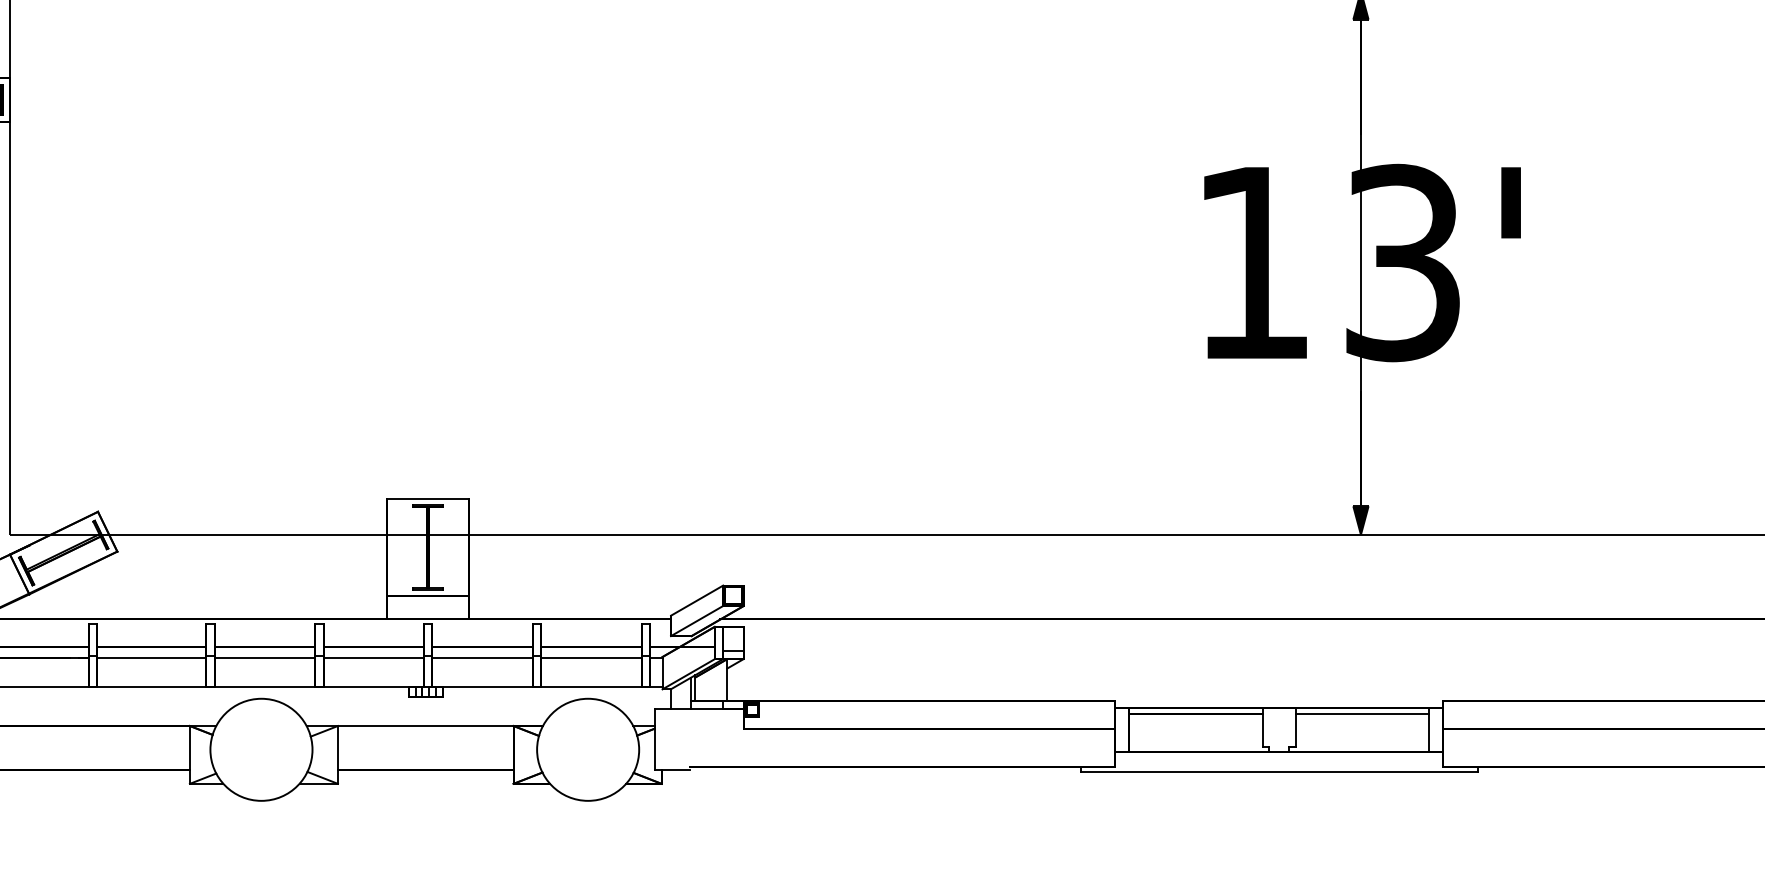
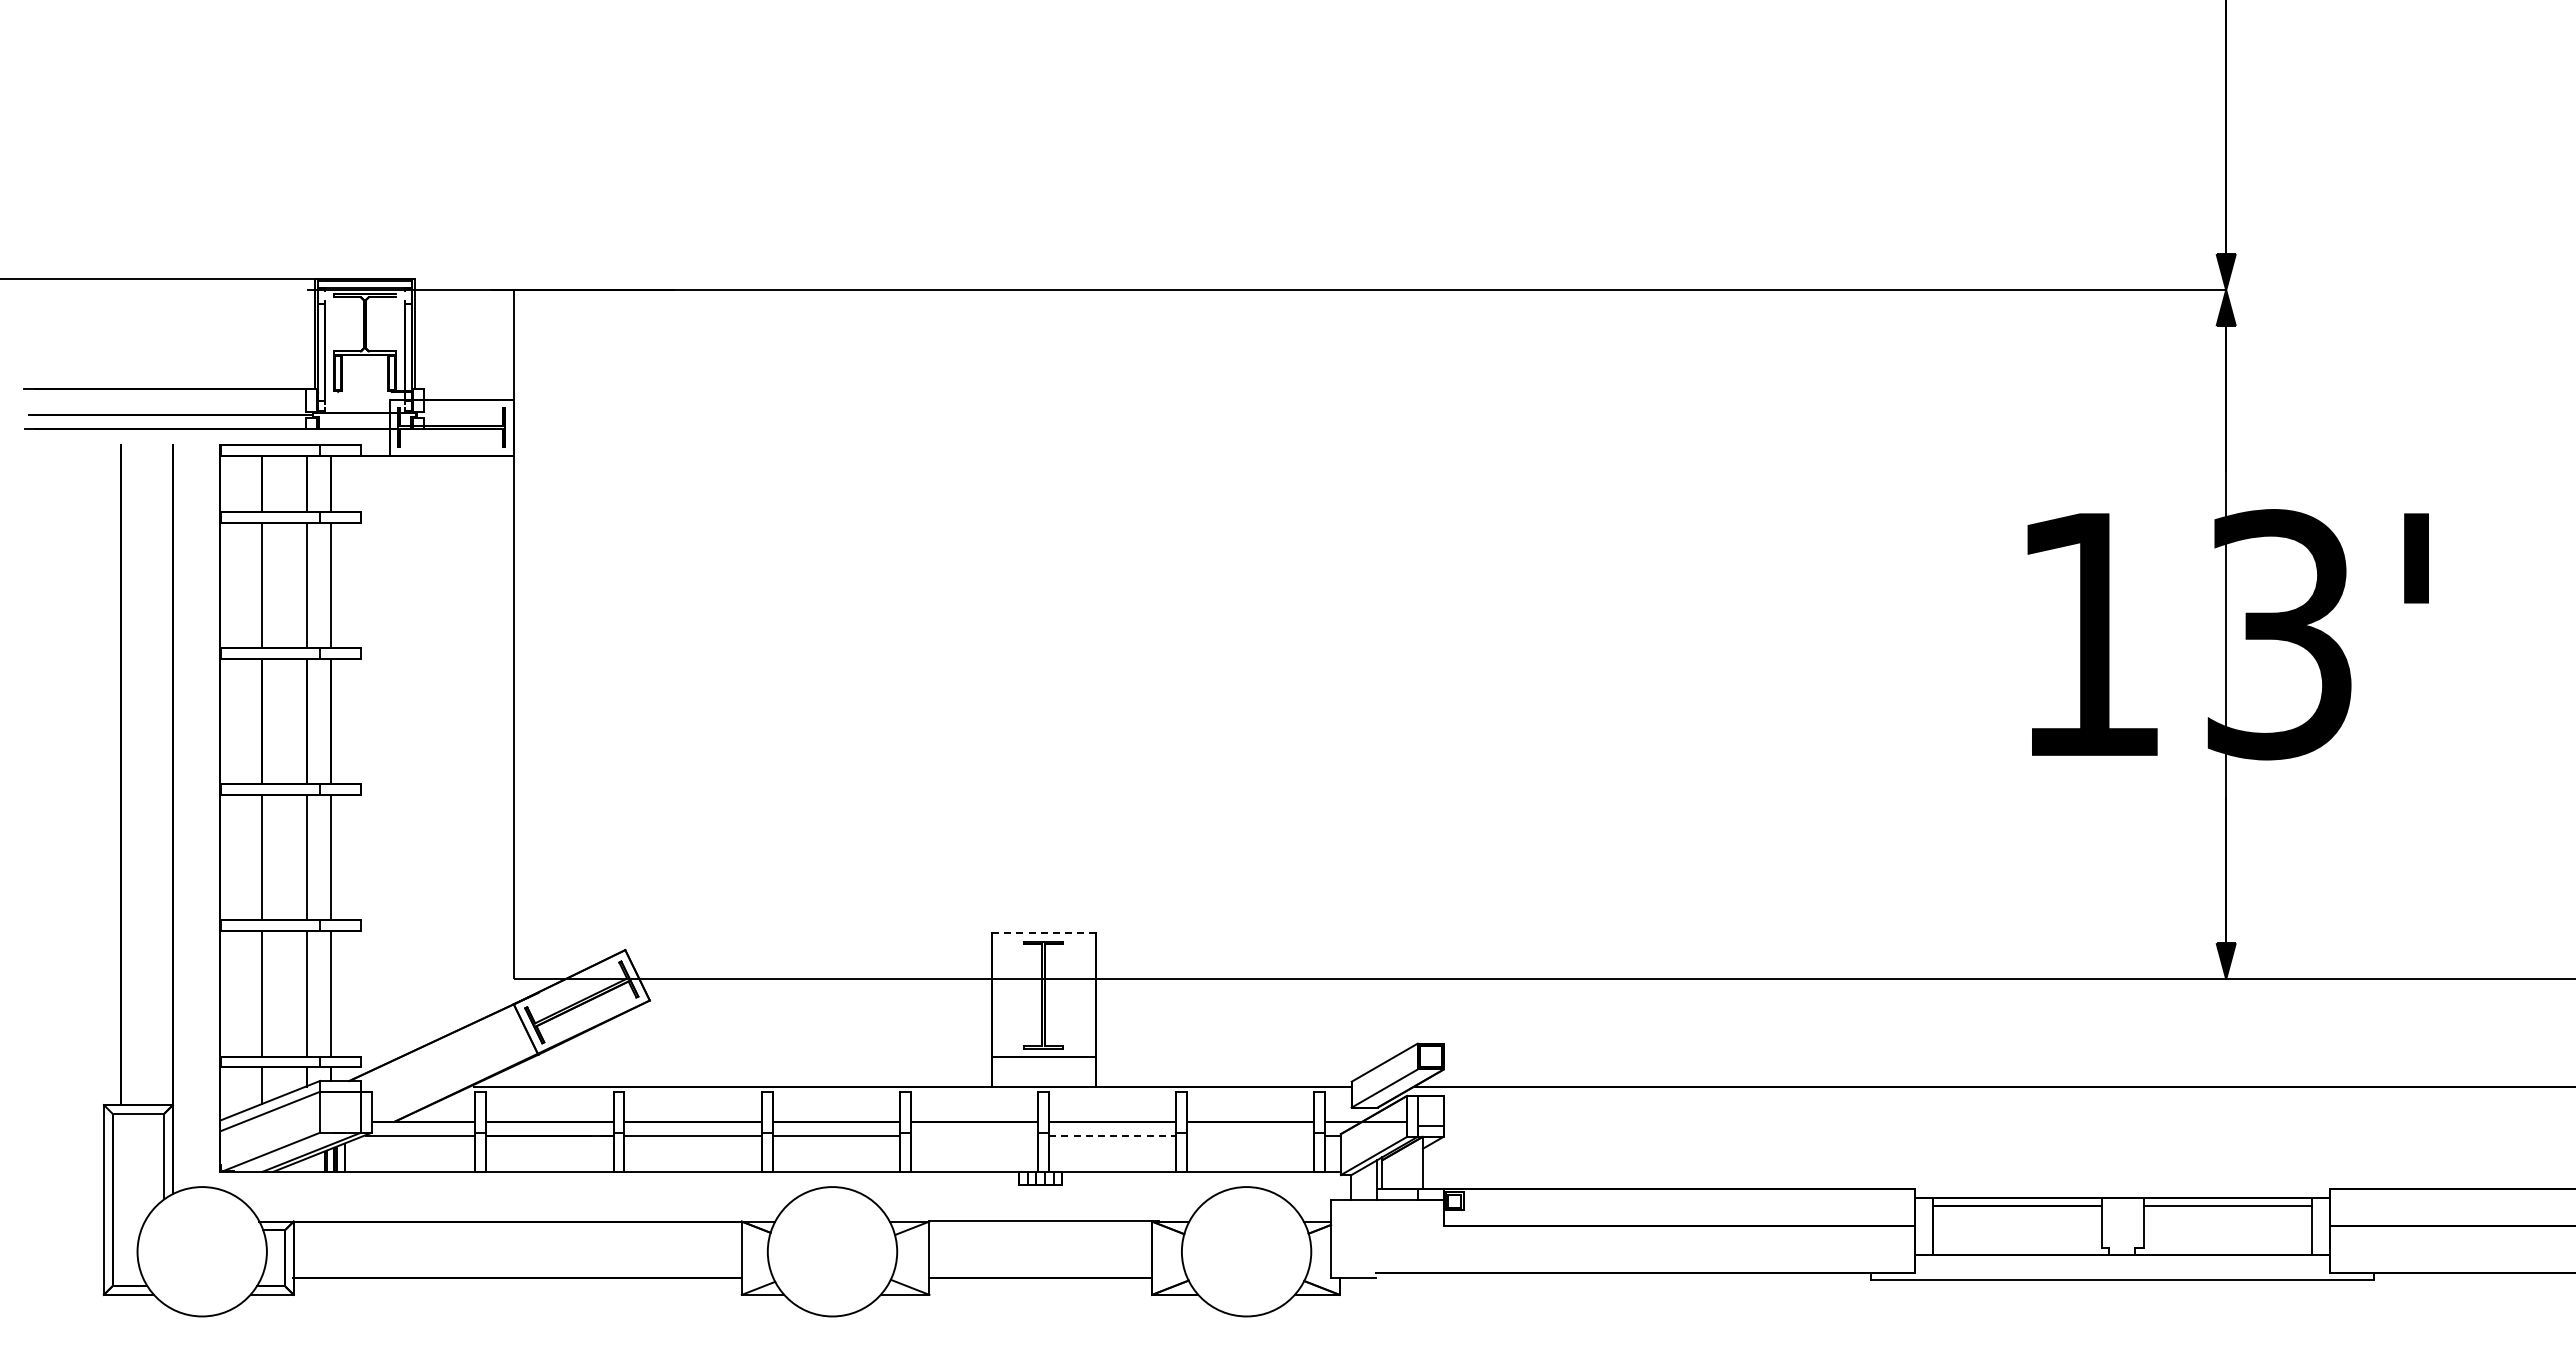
line: (427, 498) -> (1043, 933), solid -> dashed
line: (373, 658) -> (974, 1135), removed
line: (482, 658) -> (1112, 1135), solid -> dashed
line: (591, 658) -> (1250, 1135), removed

